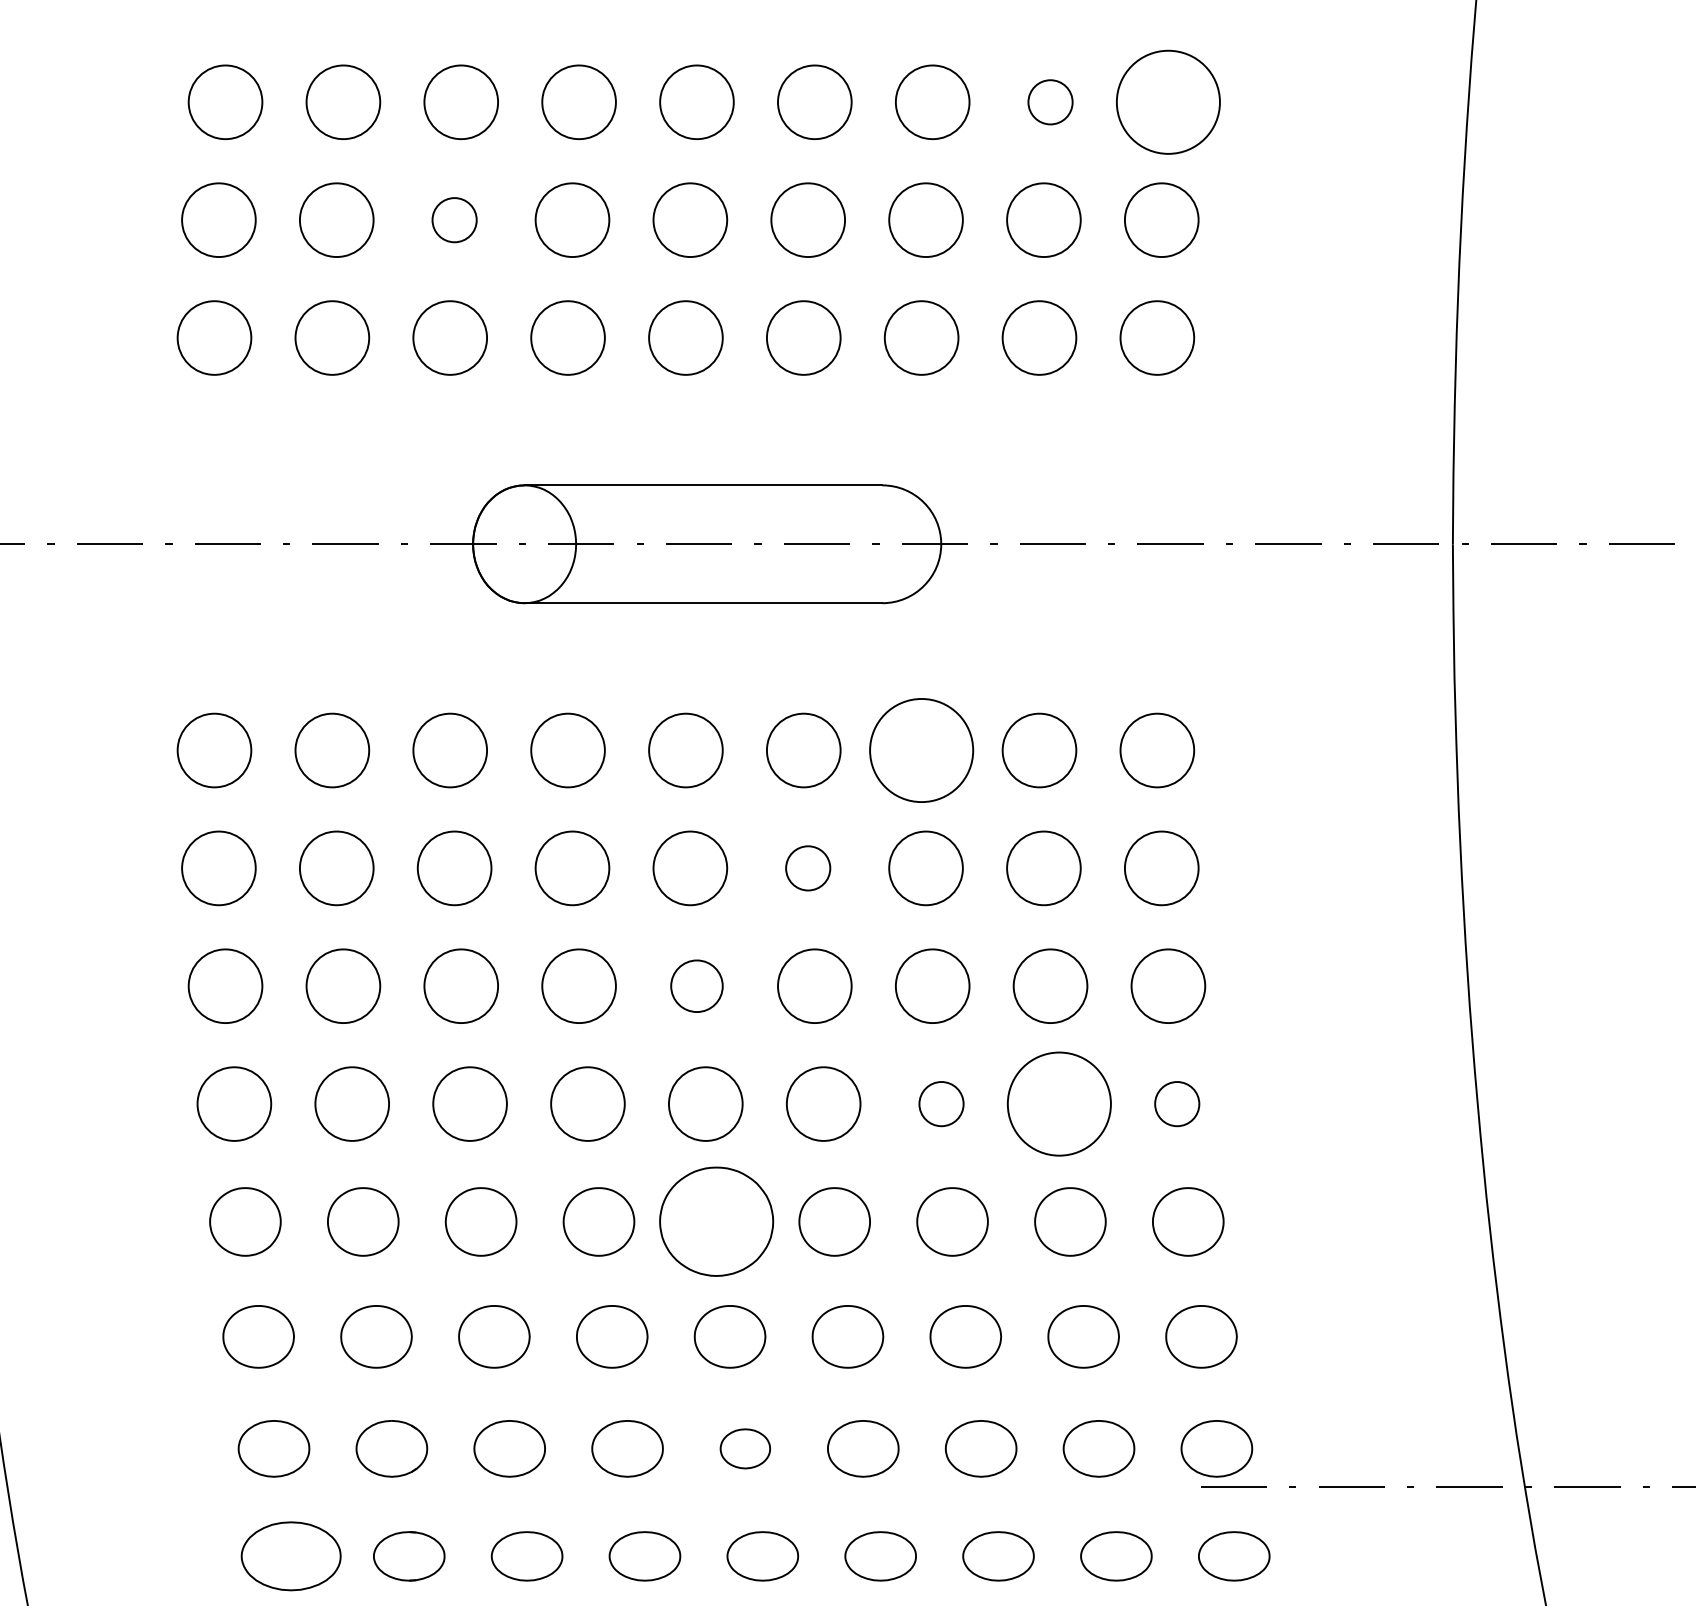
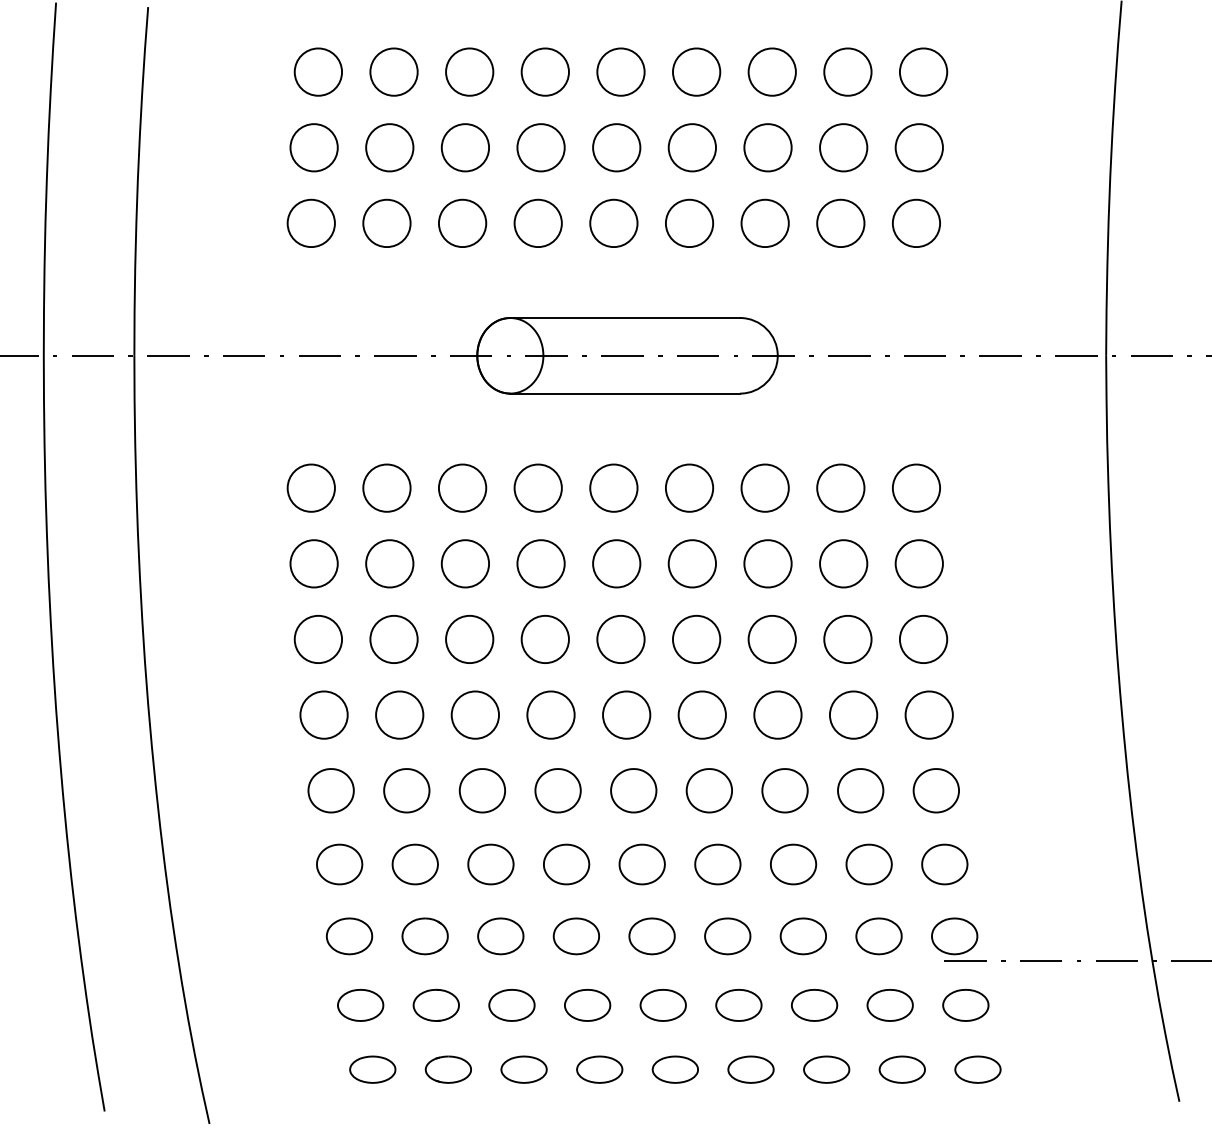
circle: (1049, 101) -> (847, 71), size x1.67
circle: (1168, 101) -> (923, 71), size x0.71
circle: (454, 219) -> (465, 147), size x1.67
circle: (920, 749) -> (764, 487), size x0.71
circle: (808, 867) -> (692, 563), size x1.67
circle: (696, 986) -> (620, 639), size x1.43
circle: (940, 1103) -> (777, 714), size x1.67
circle: (1059, 1103) -> (853, 714), size x0.71
circle: (1176, 1103) -> (928, 714), size x1.67
part: (716, 1221) -> (633, 790), size x0.62
part: (744, 1449) -> (651, 936), size x1.43
part: (291, 1556) -> (360, 1005), size x0.71

